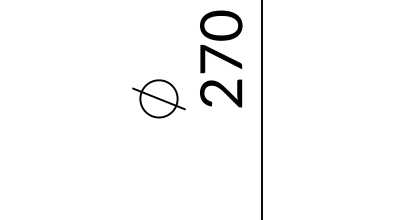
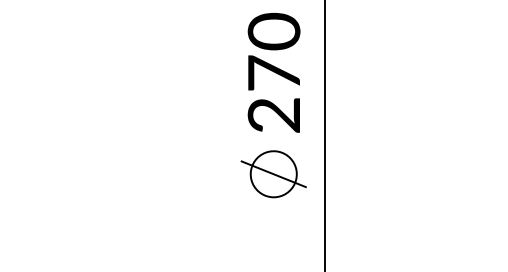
part: (158, 98) -> (273, 173), moved

